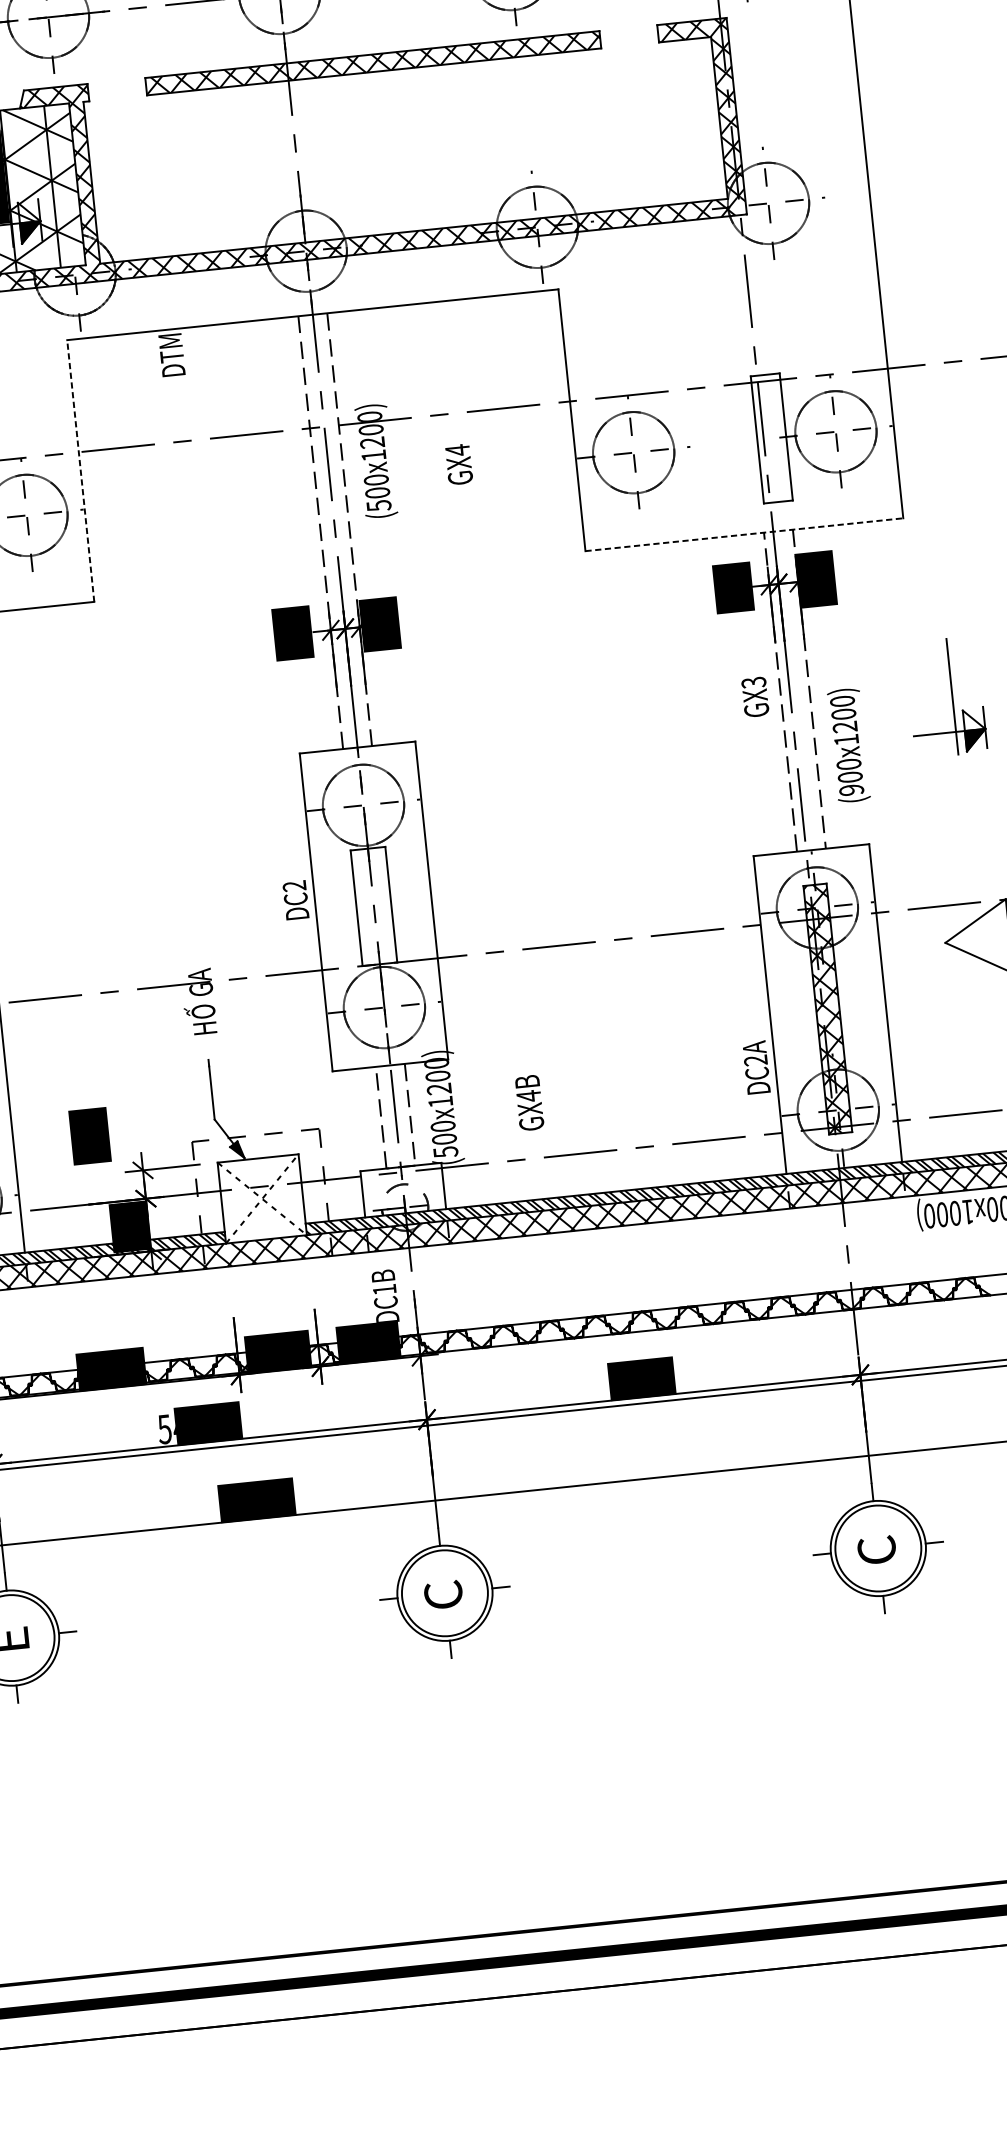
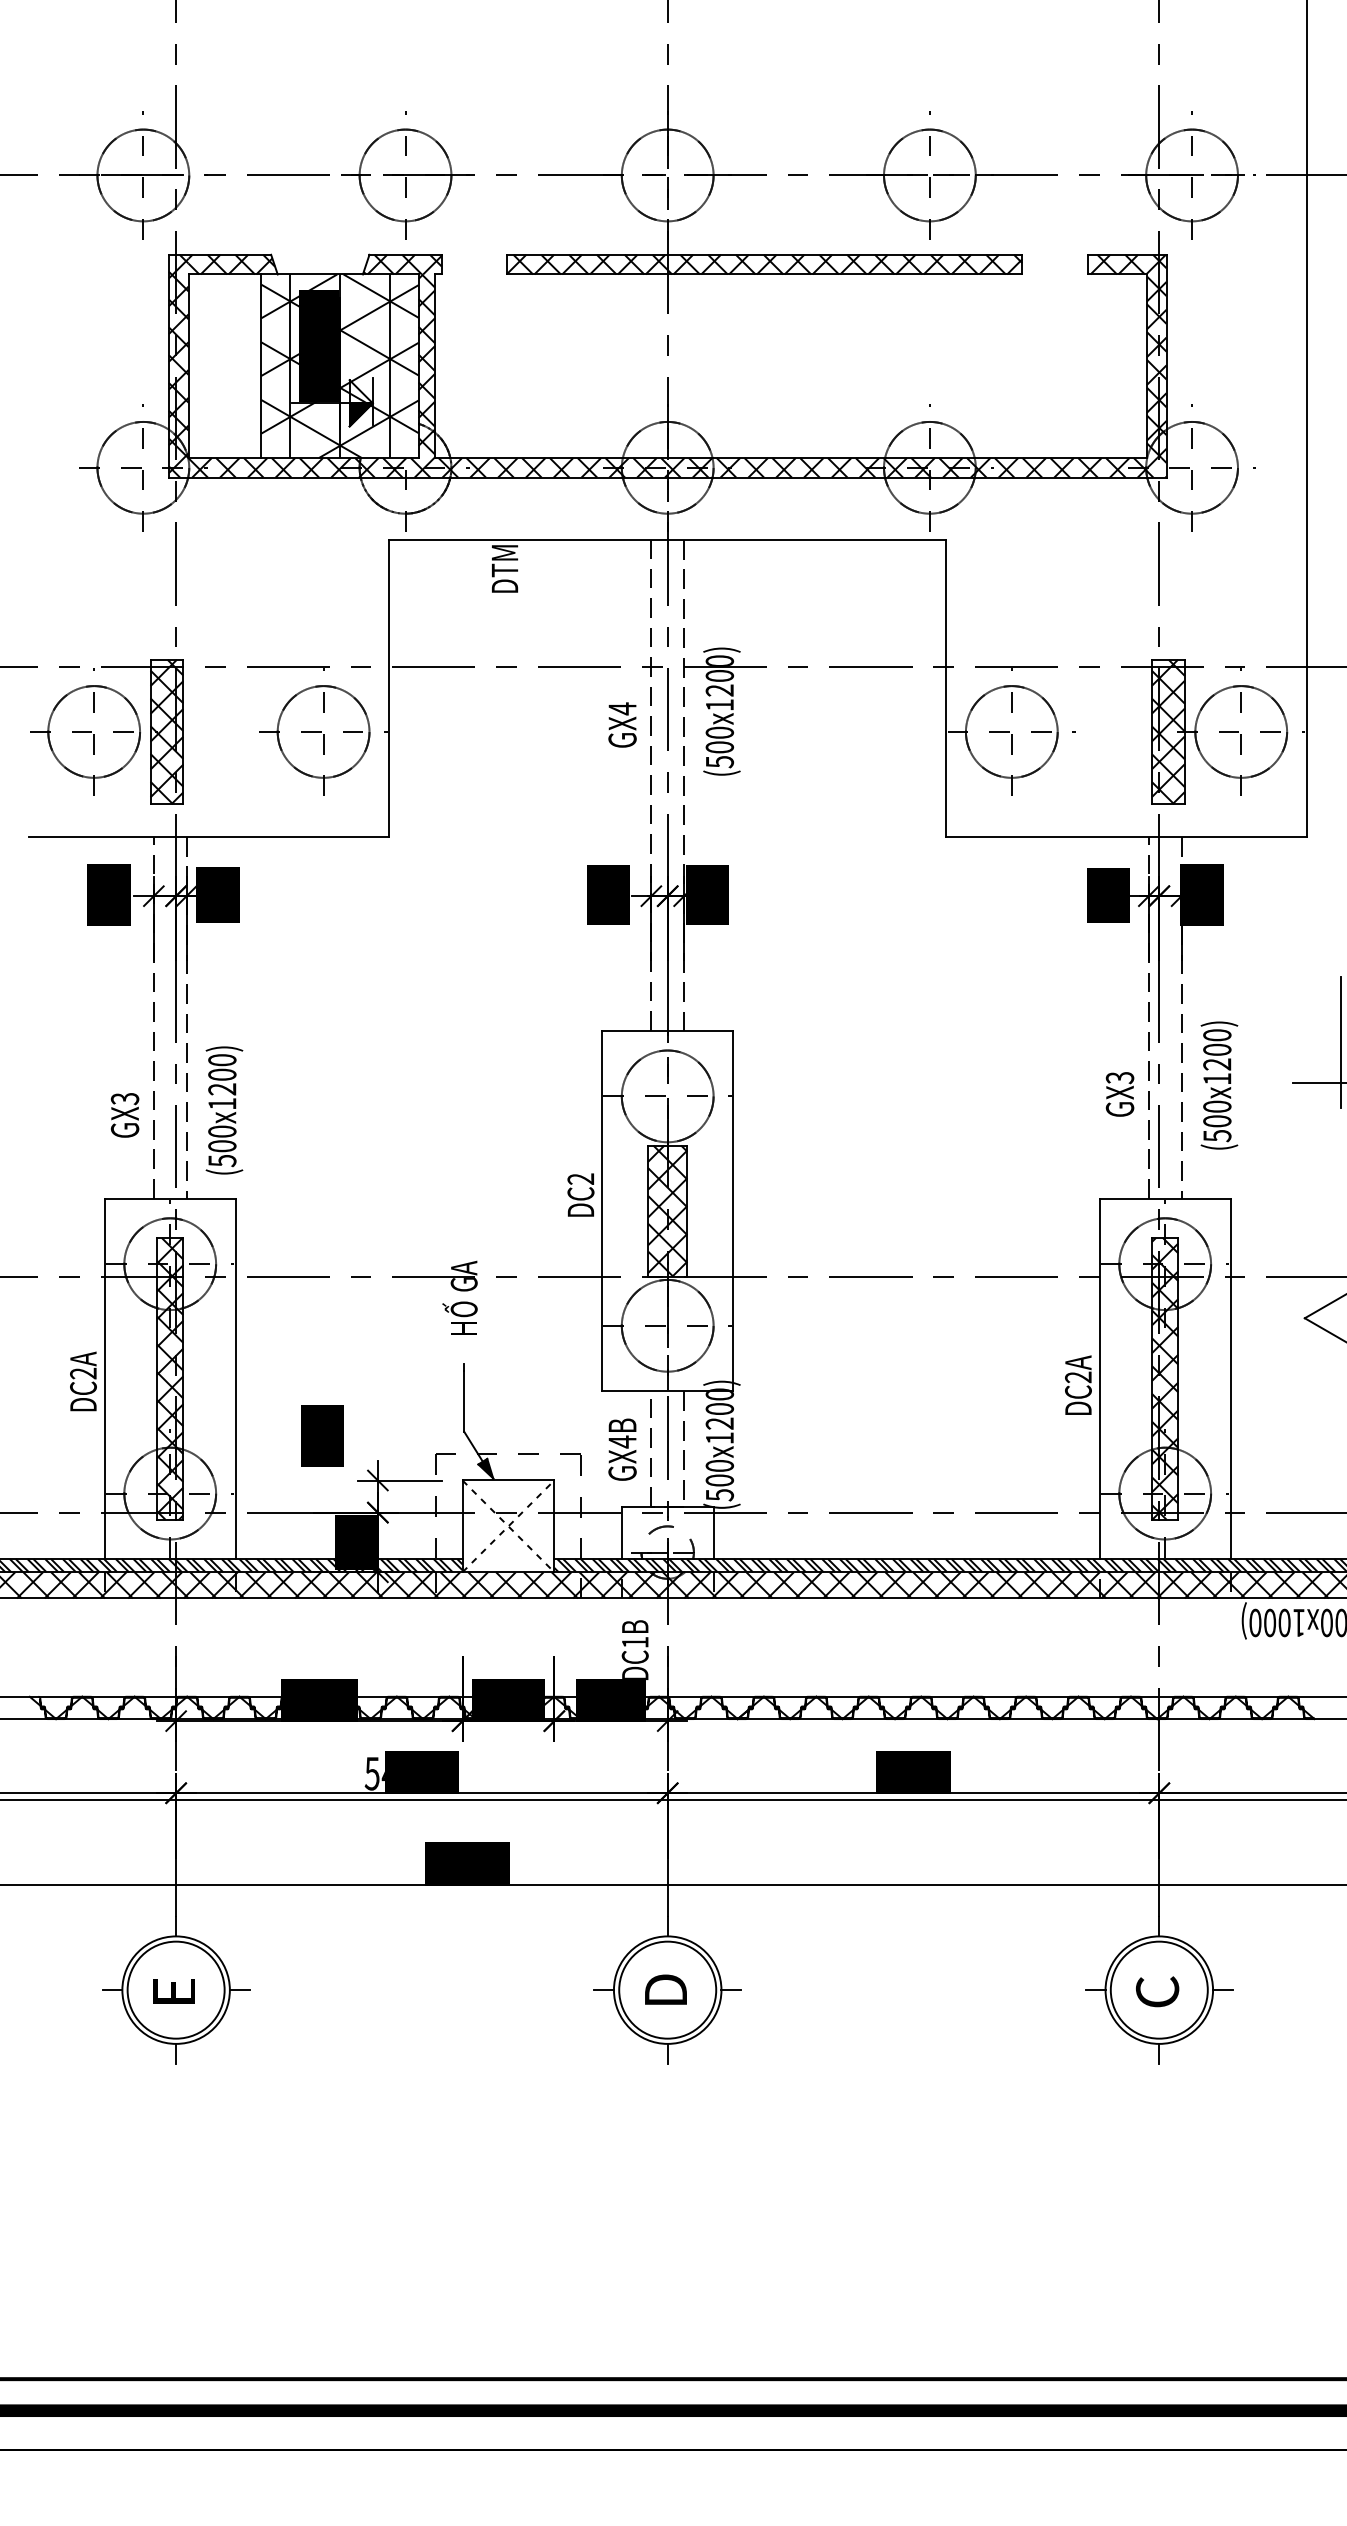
hatch: (771, 438) -> (1168, 731), added
text: (459, 464) -> (622, 724), moved
line: (81, 470) -> (389, 687), dashed -> solid
line: (745, 534) -> (1127, 836), dashed -> solid
text: (754, 697) -> (1119, 1094), moved
text: (851, 790) -> (1217, 1136), (900x1200) -> (500x1200)
hatch: (373, 905) -> (667, 1210), added
text: (756, 1066) -> (1078, 1384), moved
text: (529, 1102) -> (622, 1449), moved
text: (443, 1593) -> (665, 1990), C -> D

